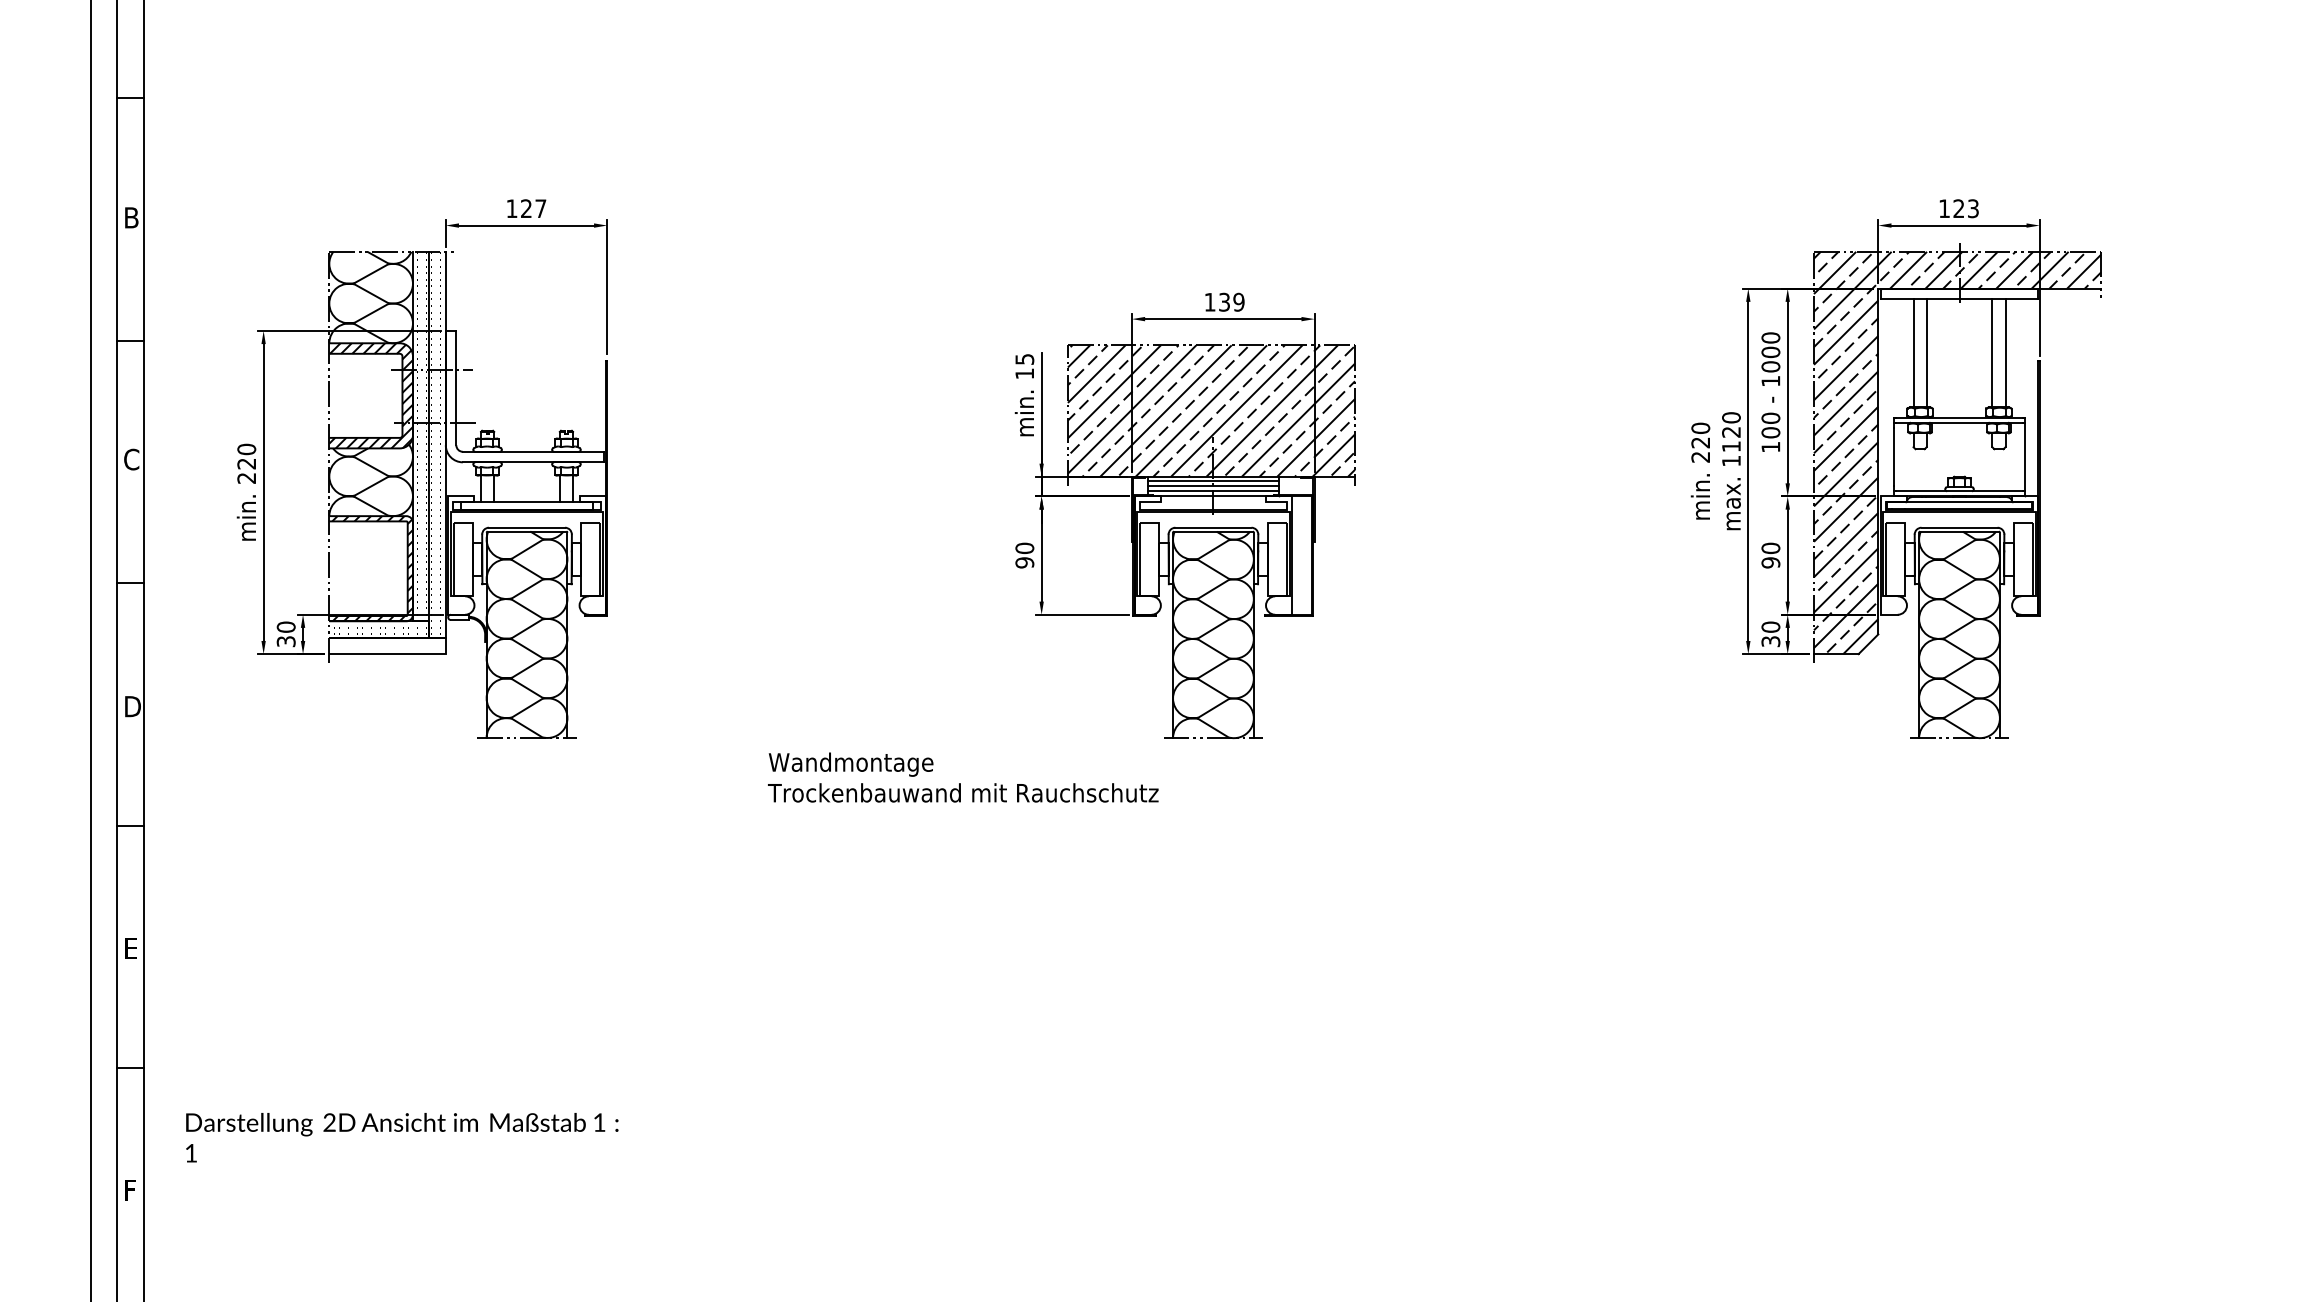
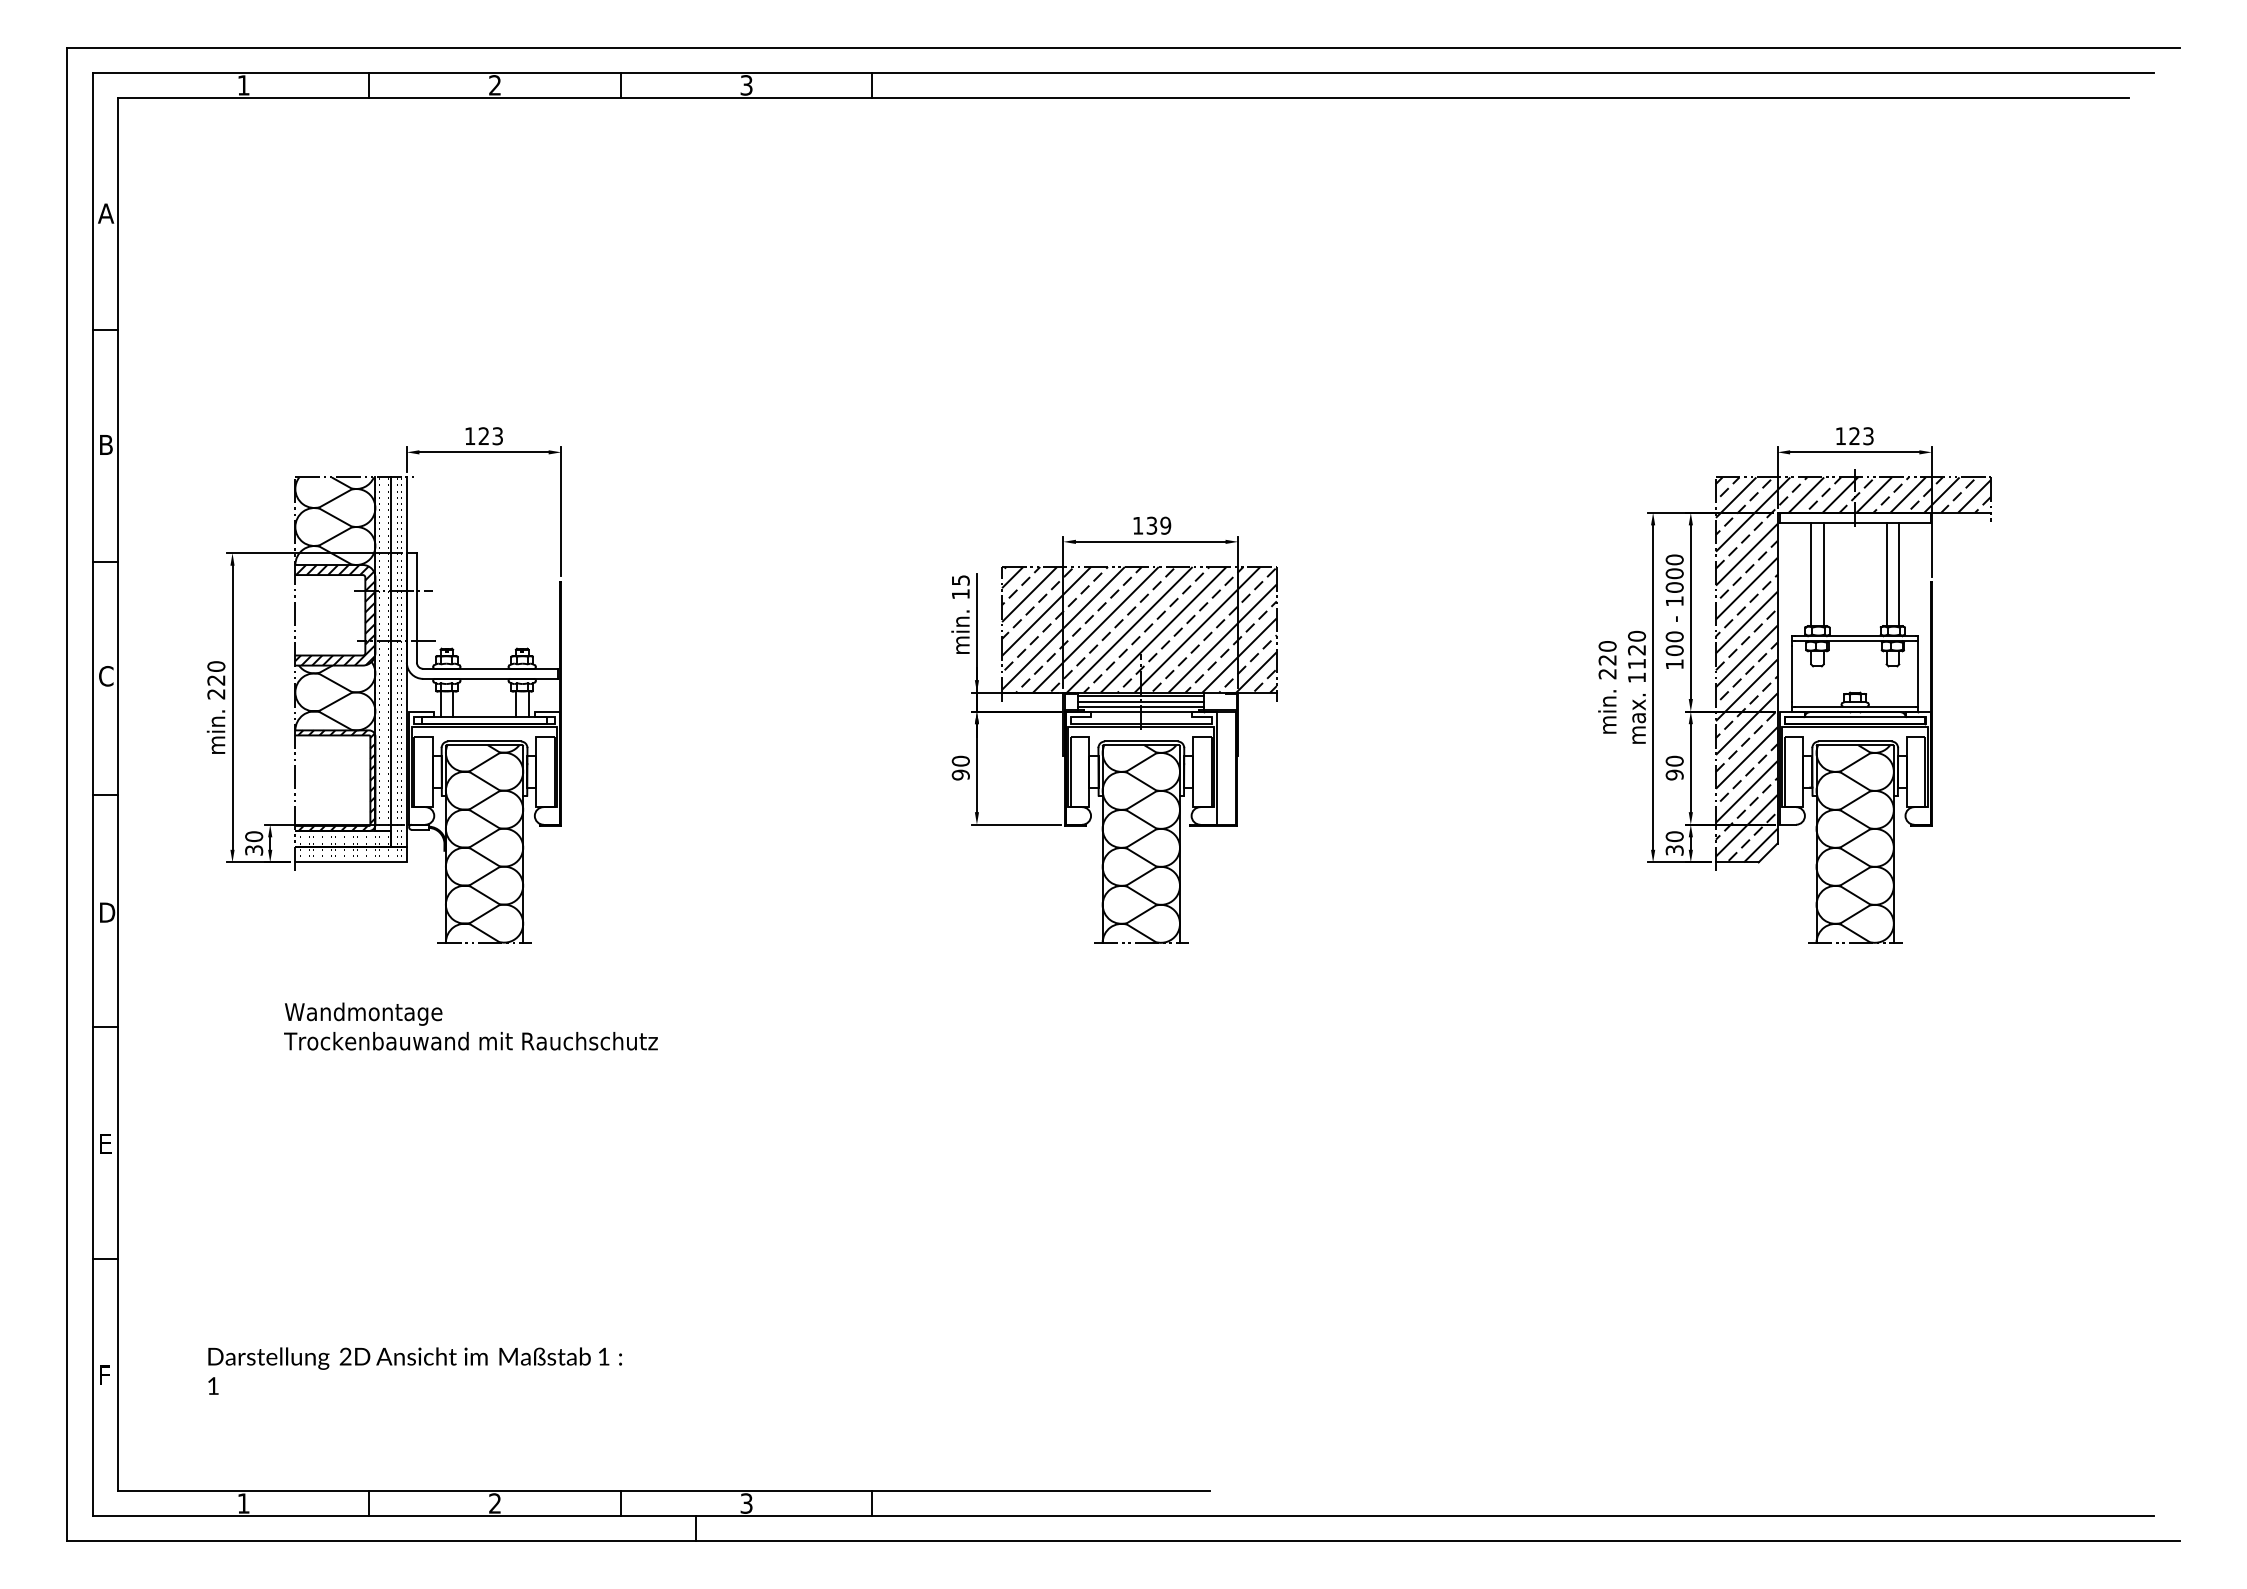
text: (540, 208) -> (497, 436), 127 -> 123
hatch: (386, 643) -> (350, 852), added
text: (962, 777) -> (470, 1026), moved
text: (401, 1137) -> (414, 1370), moved

